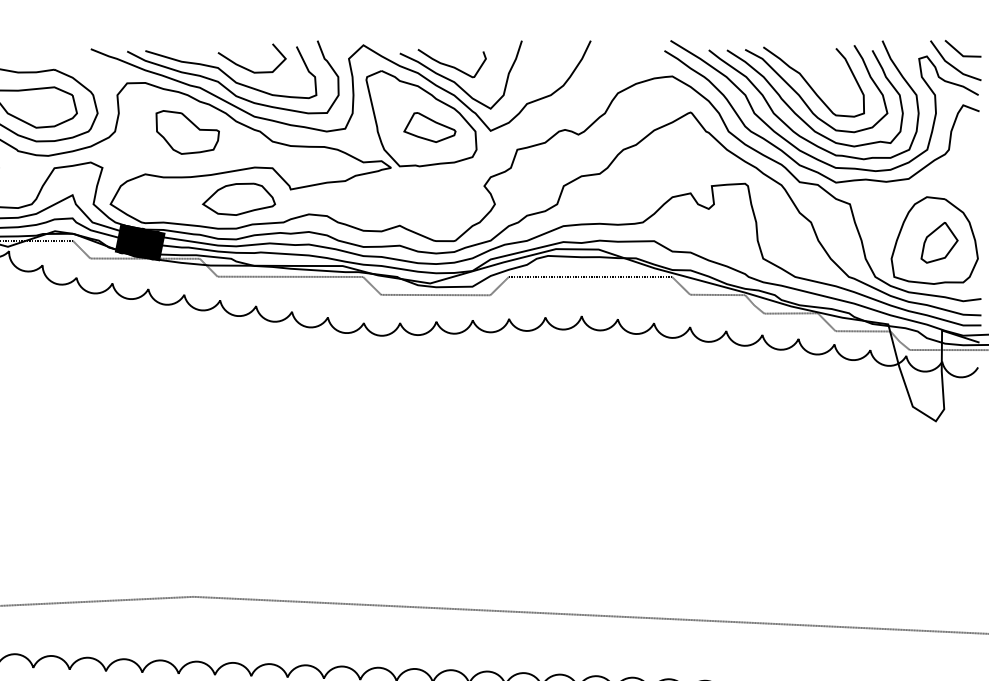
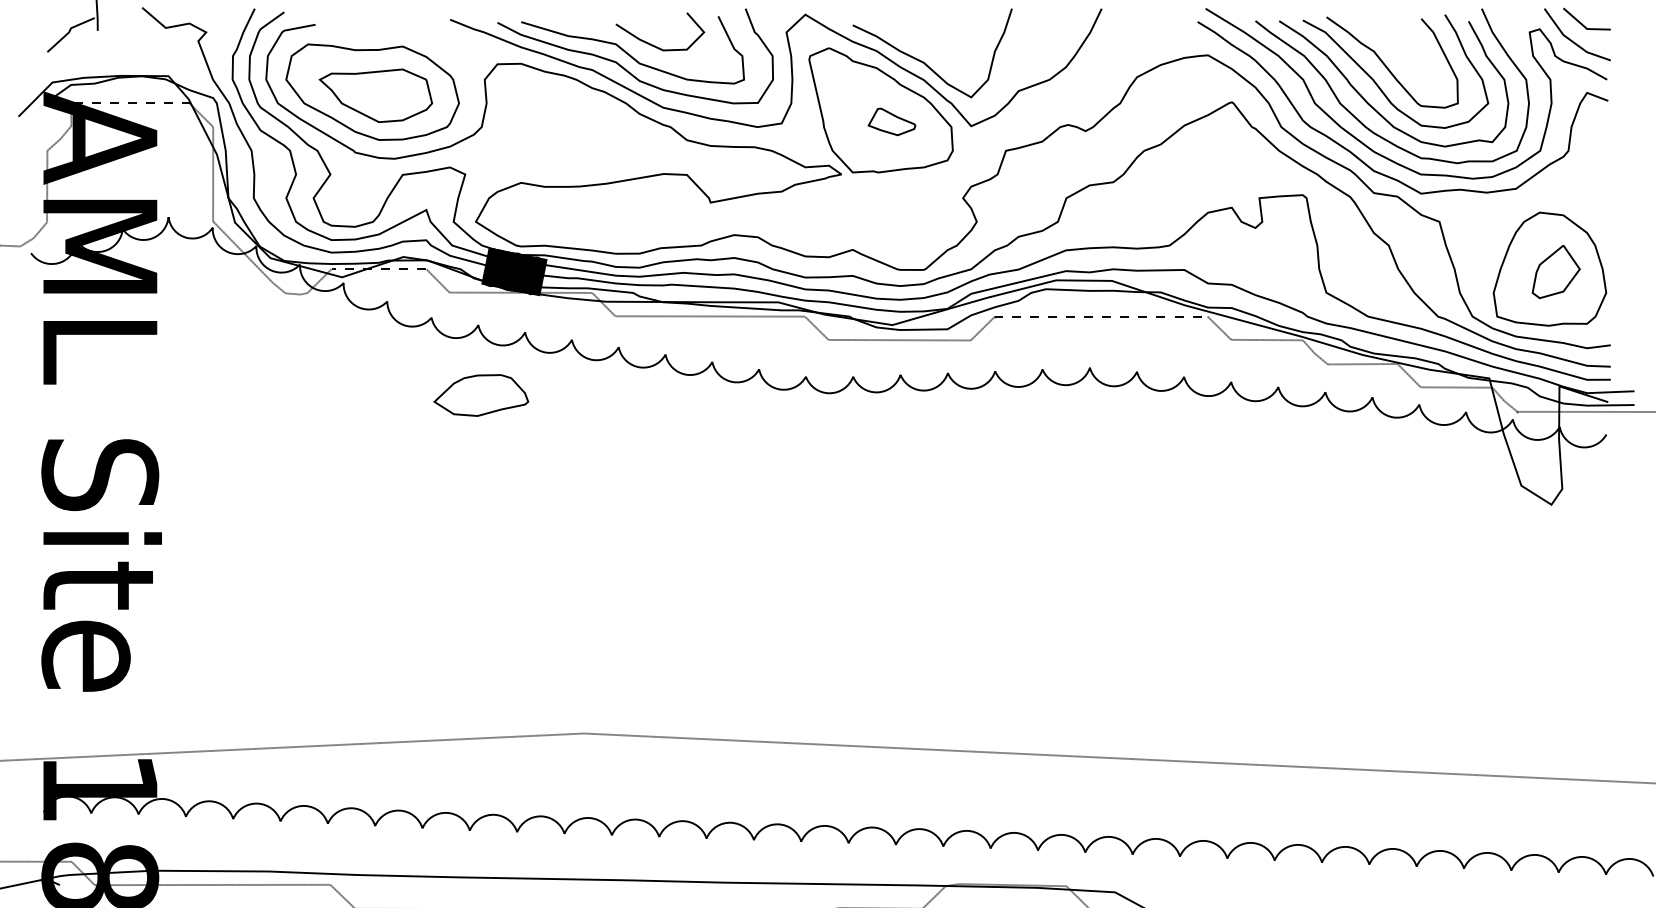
curve: (451, 65) -> (920, 41), removed
part: (429, 127) -> (891, 121), size x0.7
part: (187, 132) -> (576, 128), removed
part: (239, 199) -> (481, 395), moved

